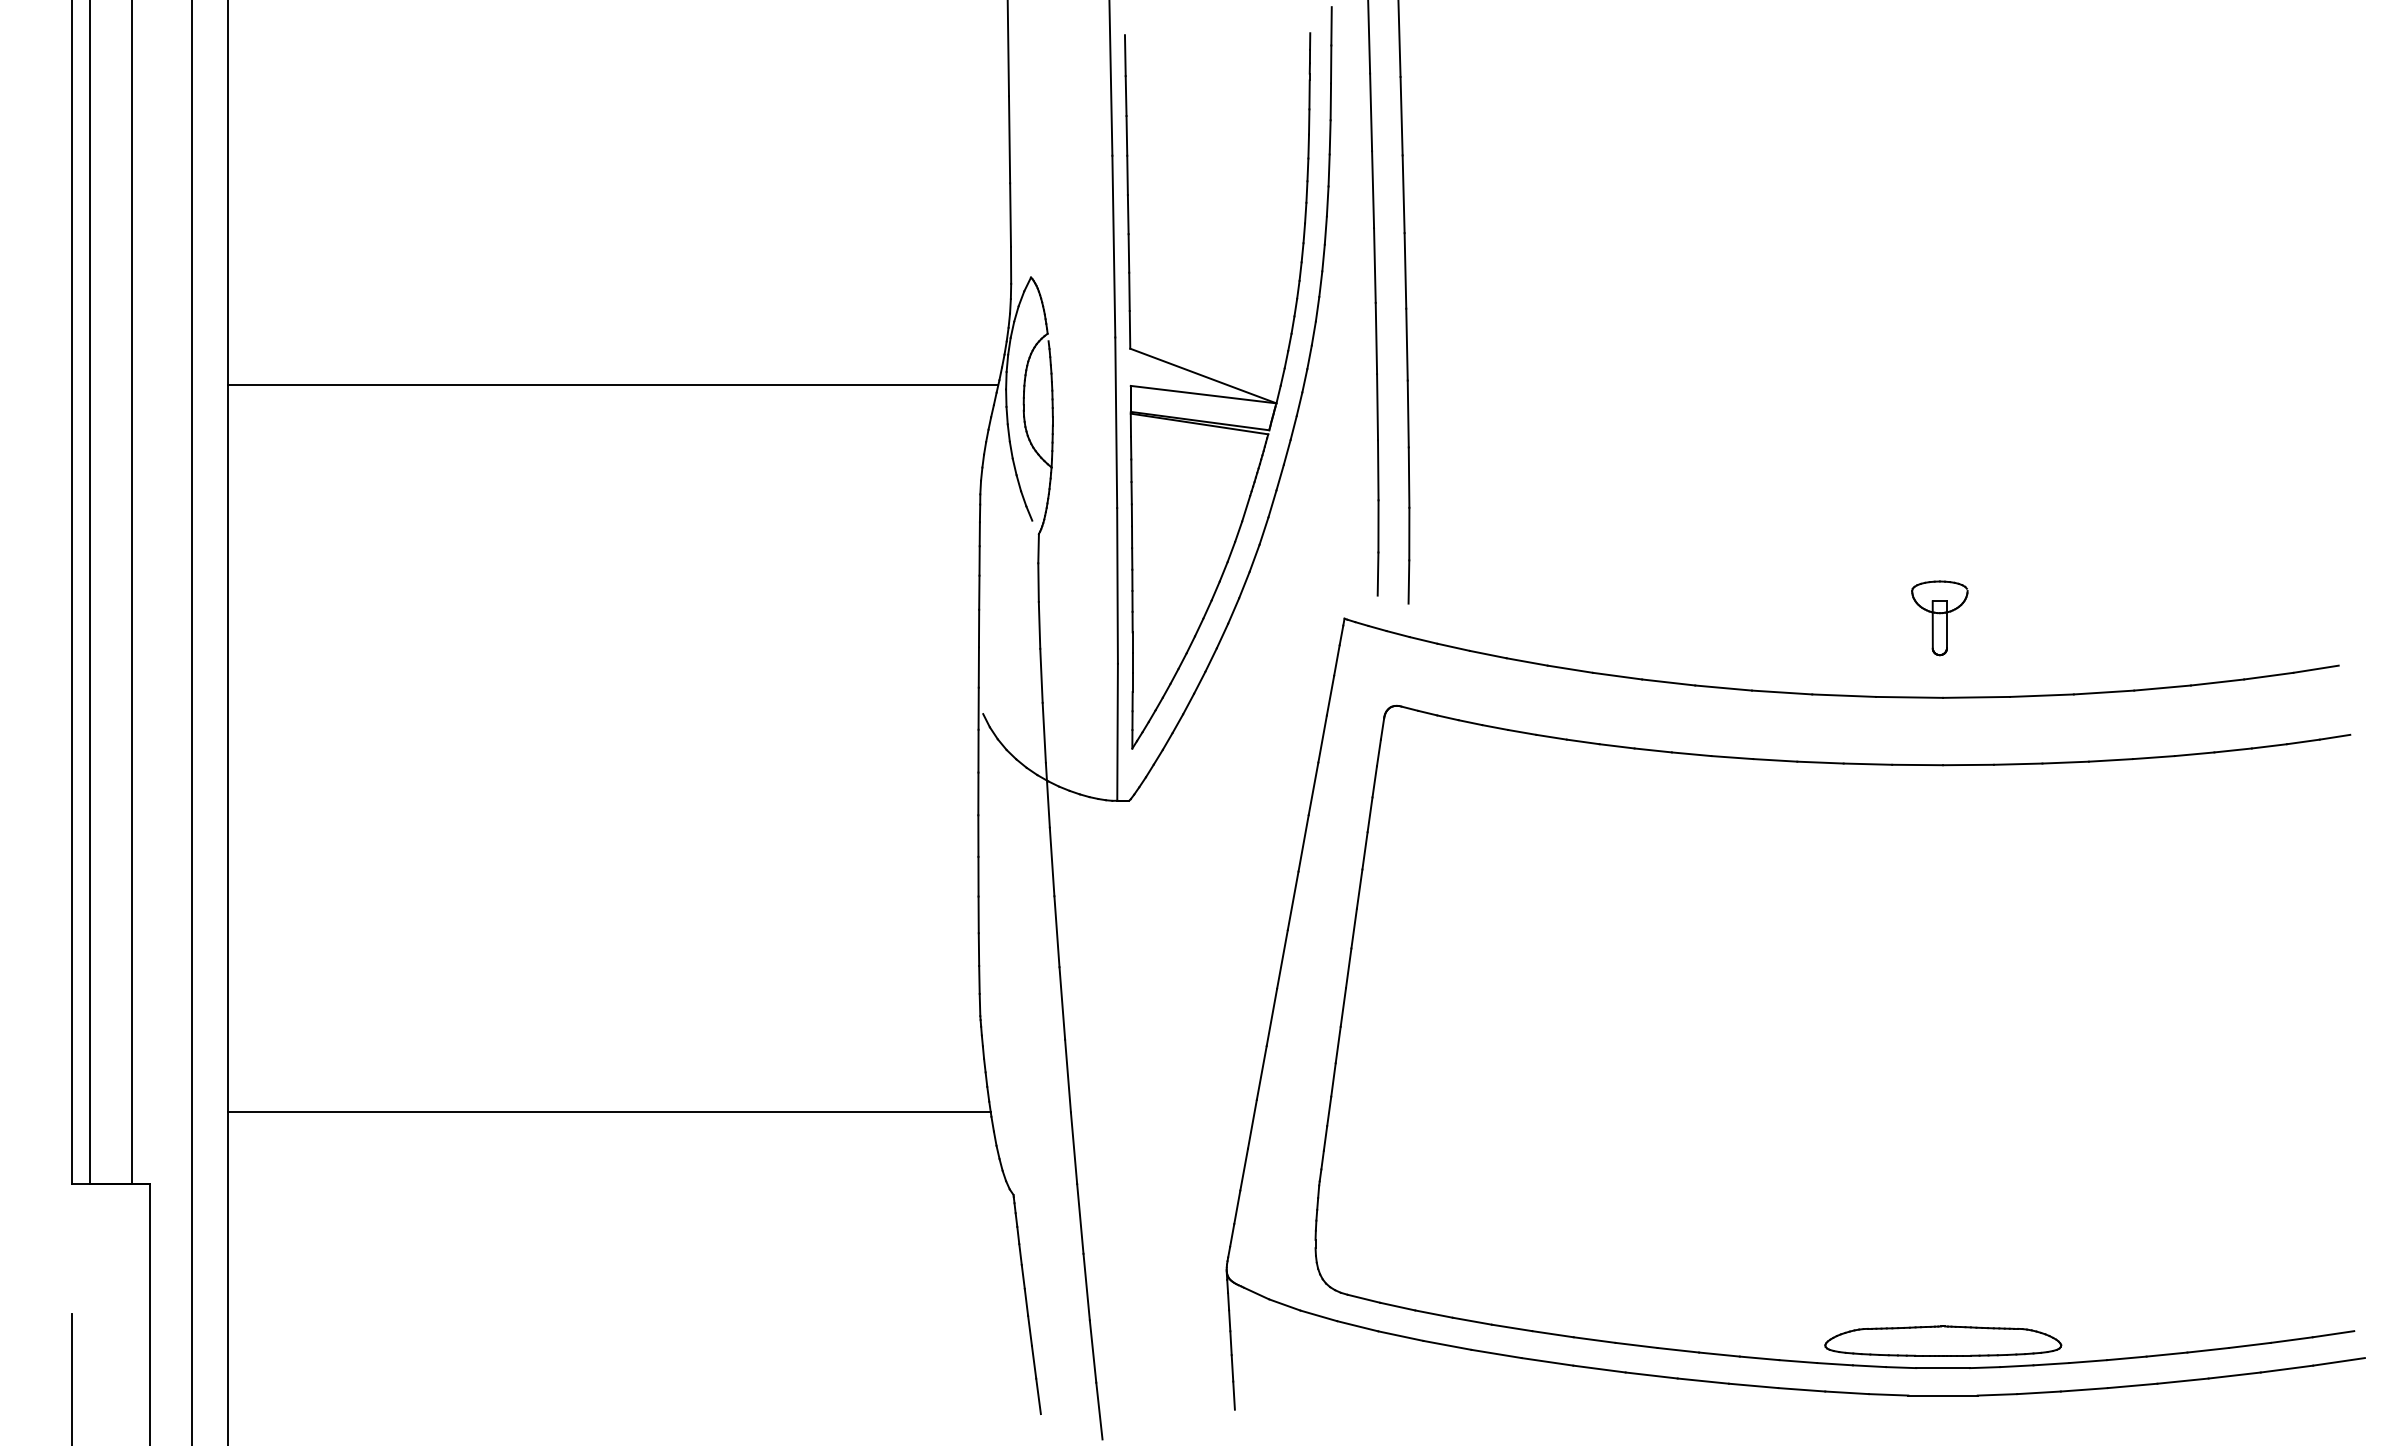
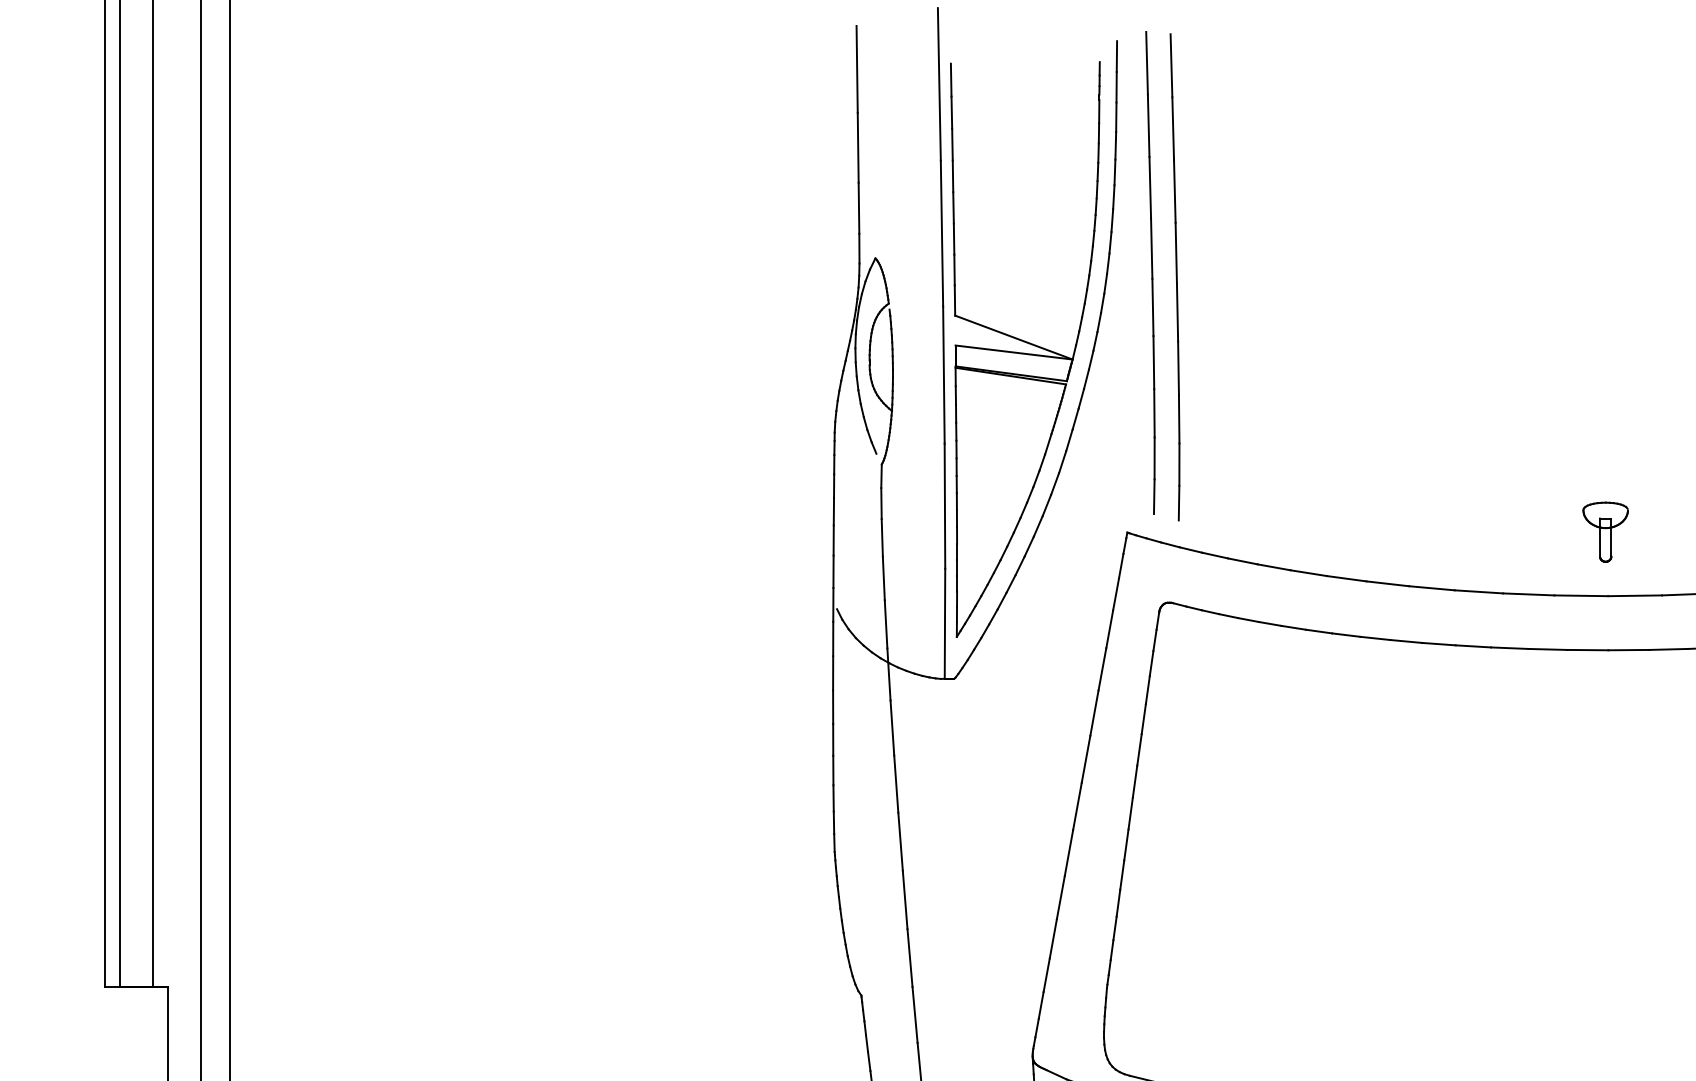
line: (612, 384) -> (539, 344), removed
line: (608, 1111) -> (535, 928), removed

